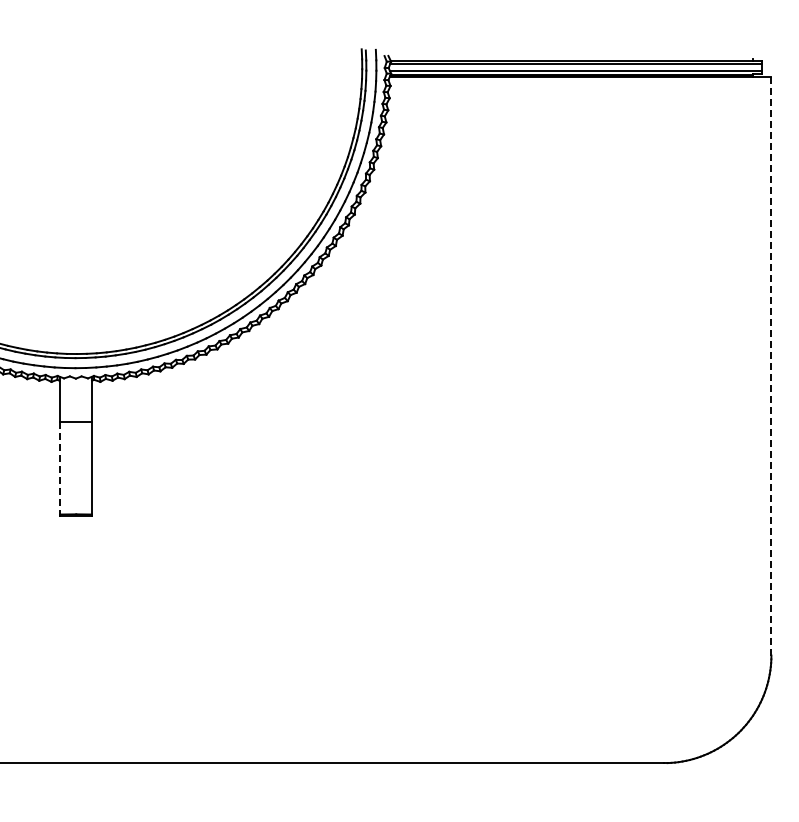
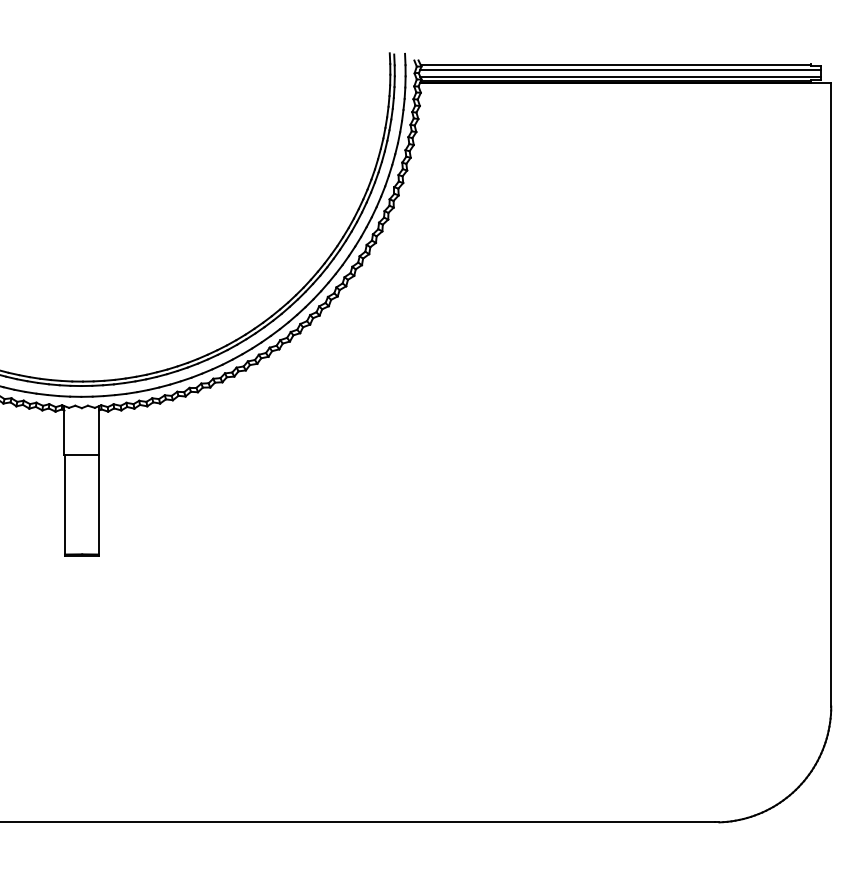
line: (771, 366) -> (831, 395), dashed -> solid
line: (60, 468) -> (65, 504), dashed -> solid

